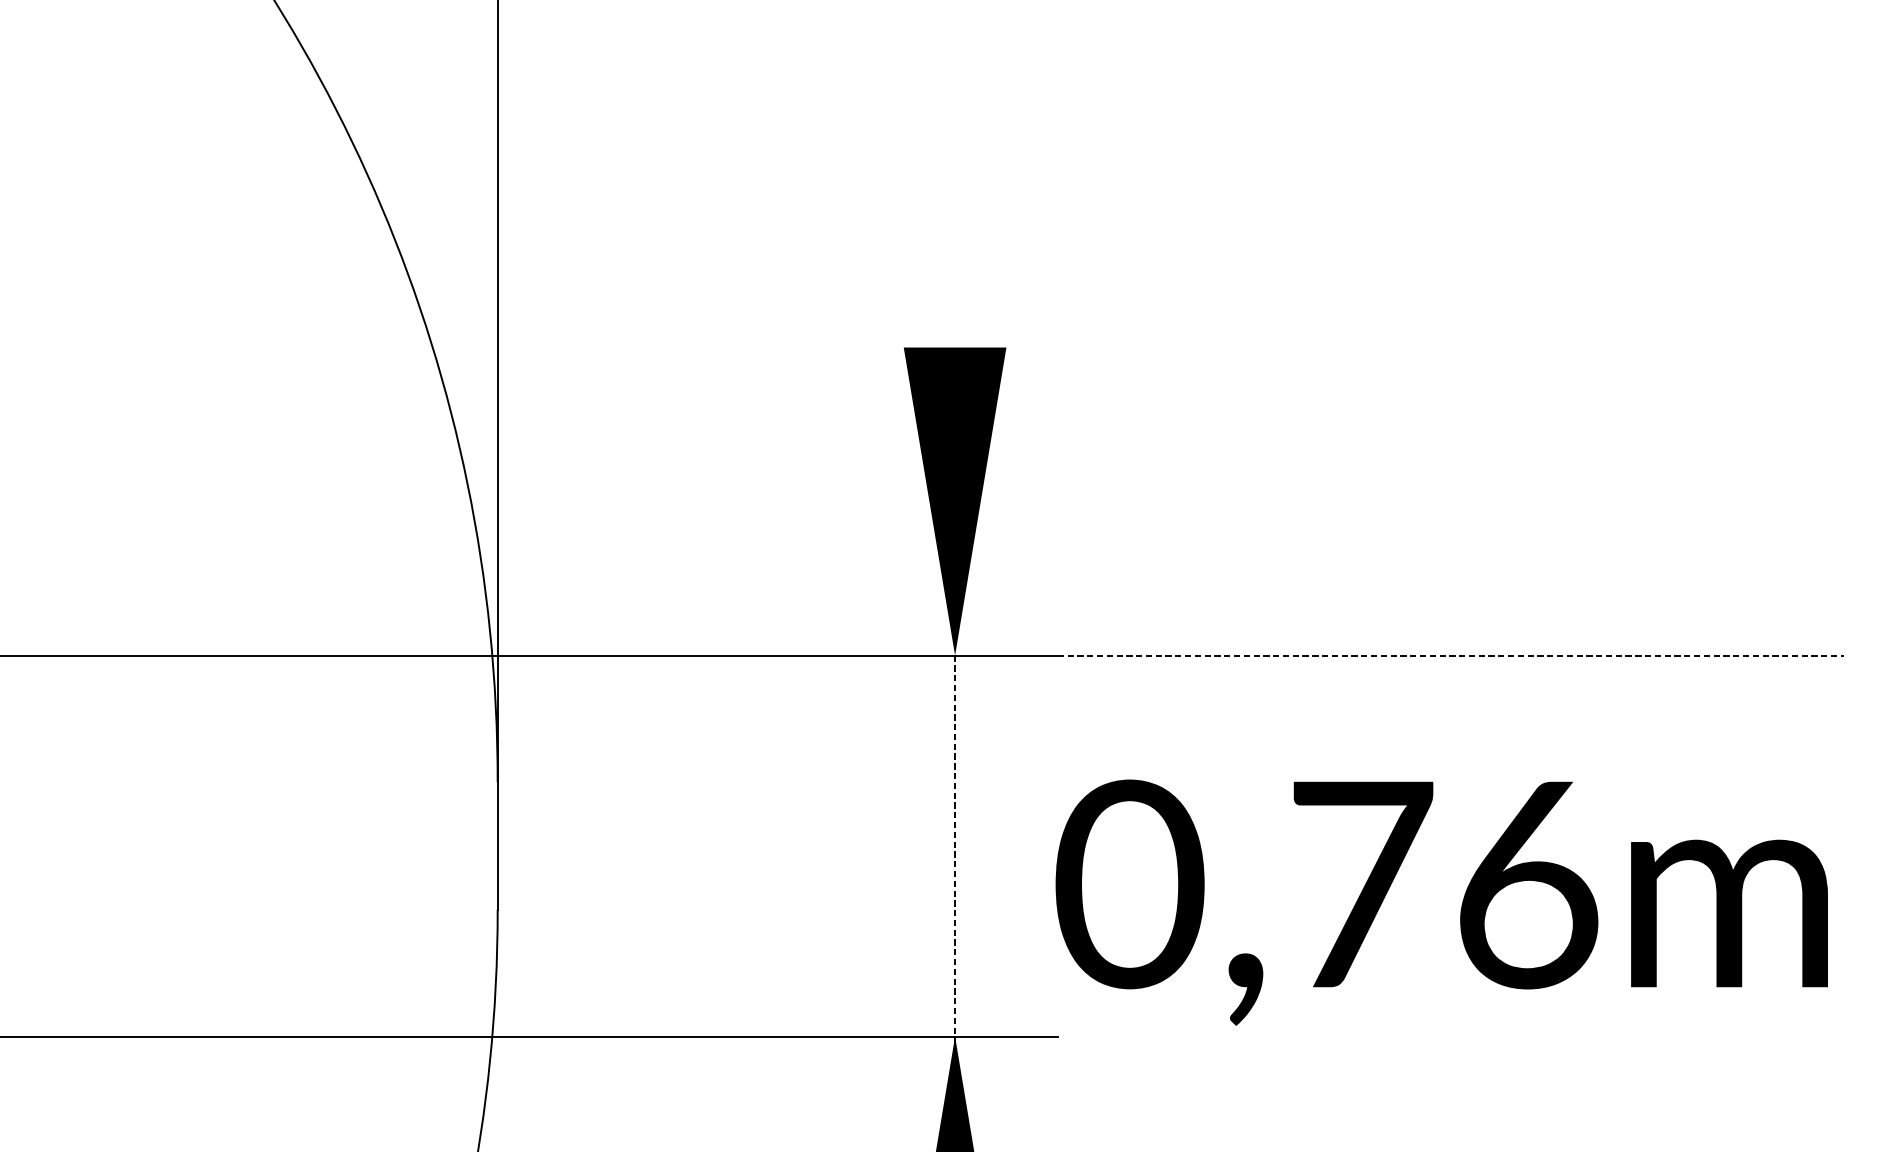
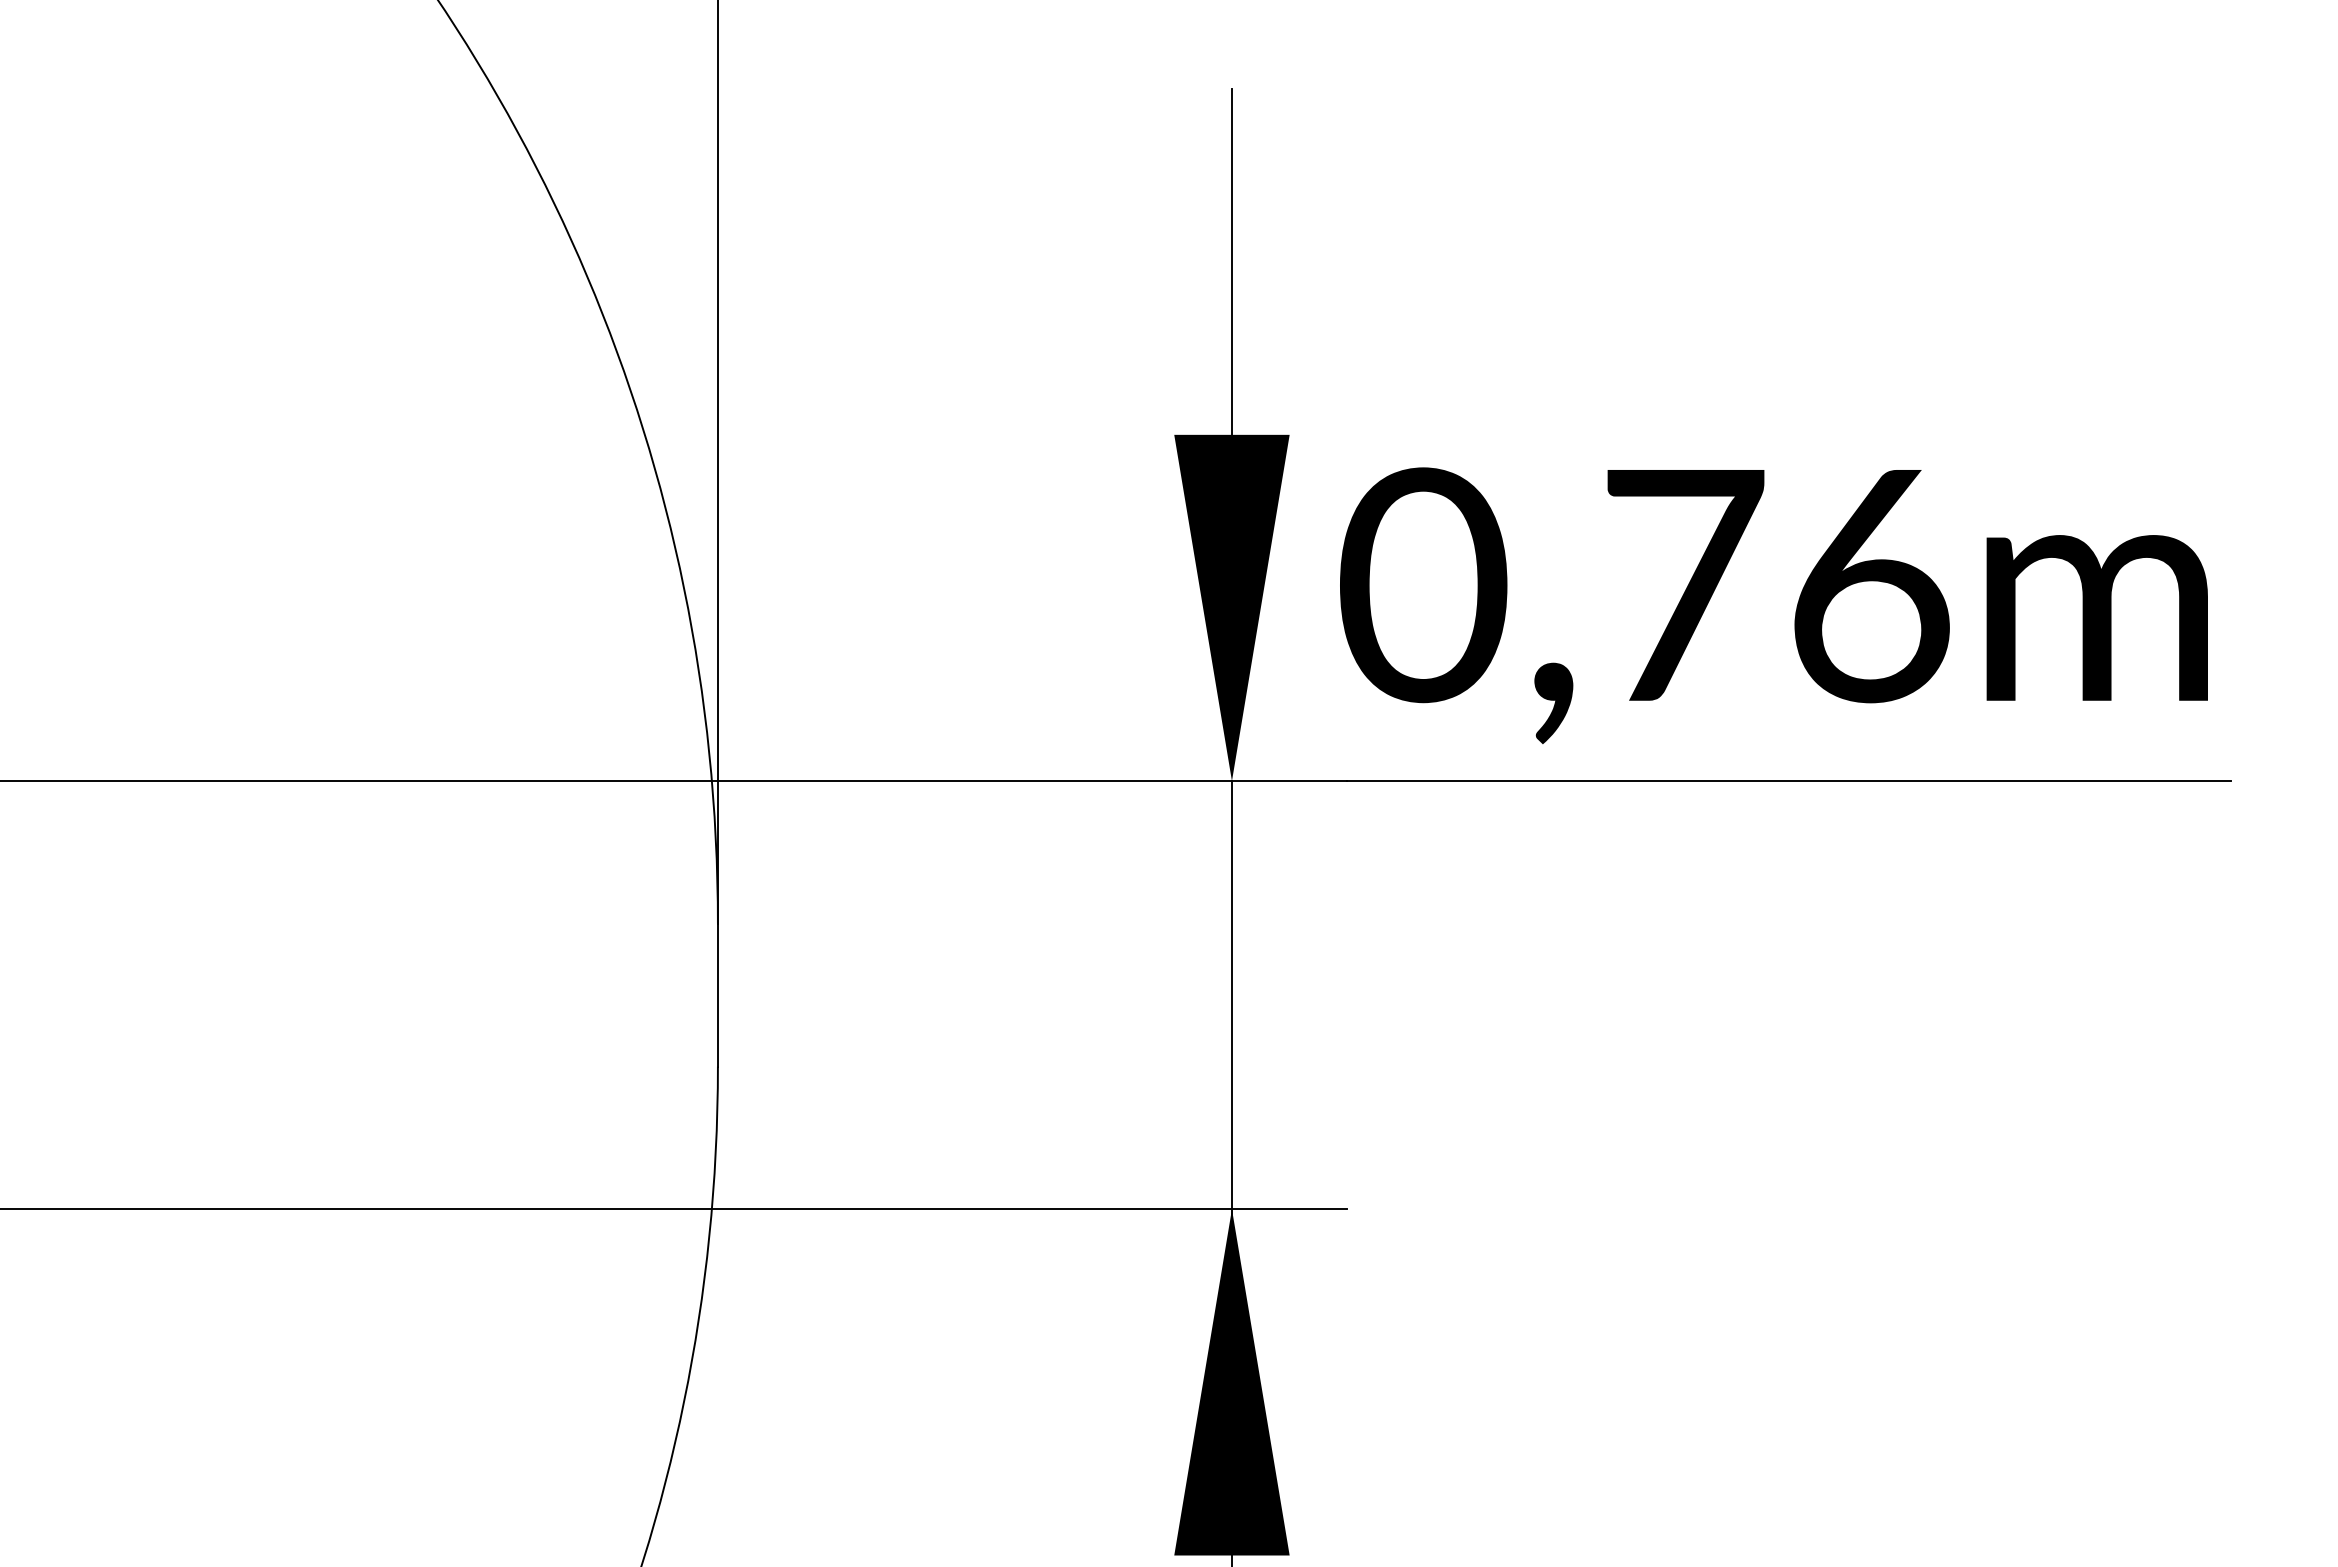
line: (954, 193) -> (1231, 261), added
line: (1451, 655) -> (1789, 781), dashed -> solid
line: (954, 846) -> (1231, 995), dashed -> solid
text: (1441, 902) -> (1773, 605), moved

